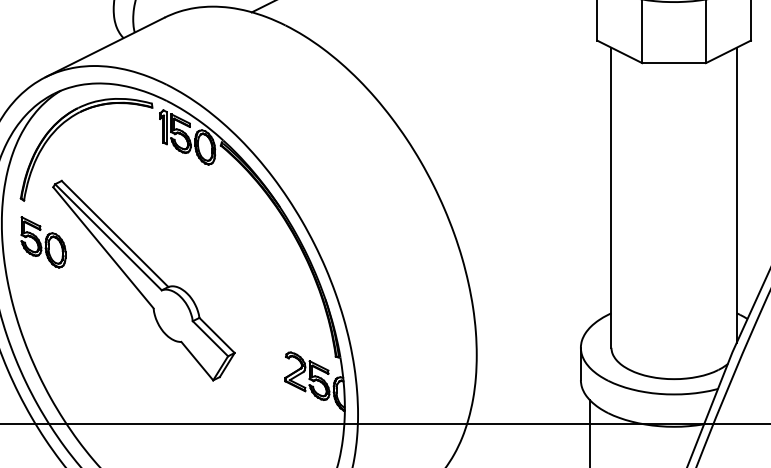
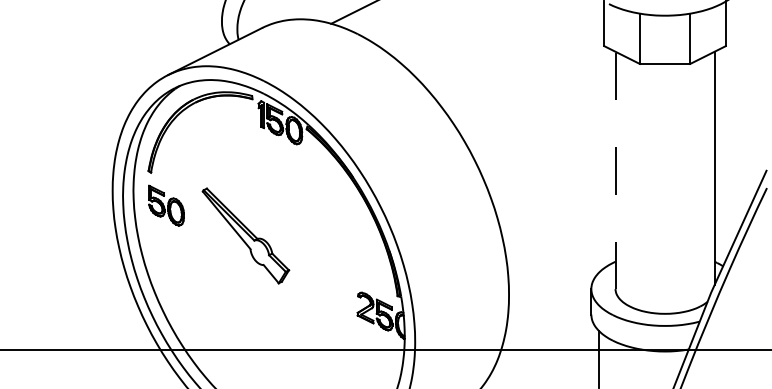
line: (611, 197) -> (615, 170), solid -> dashed
part: (143, 280) -> (245, 235), size x0.6

